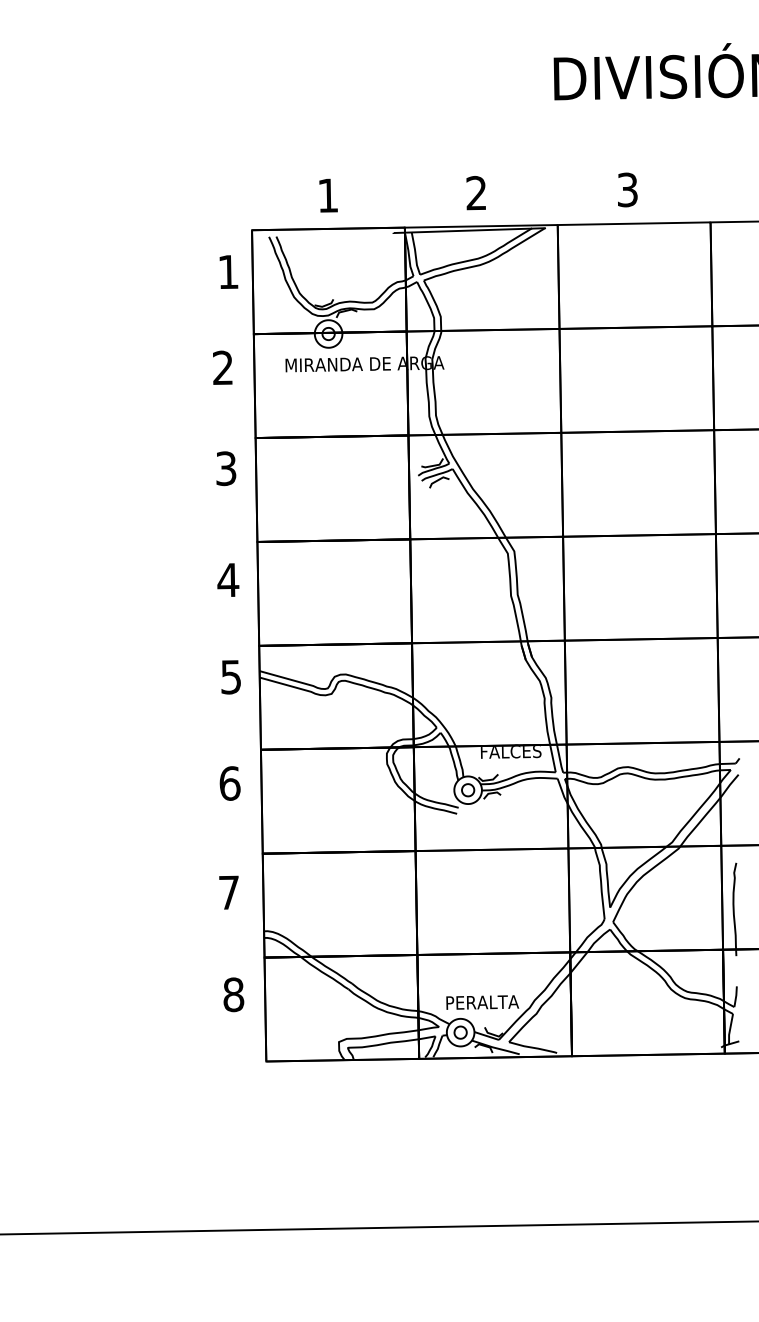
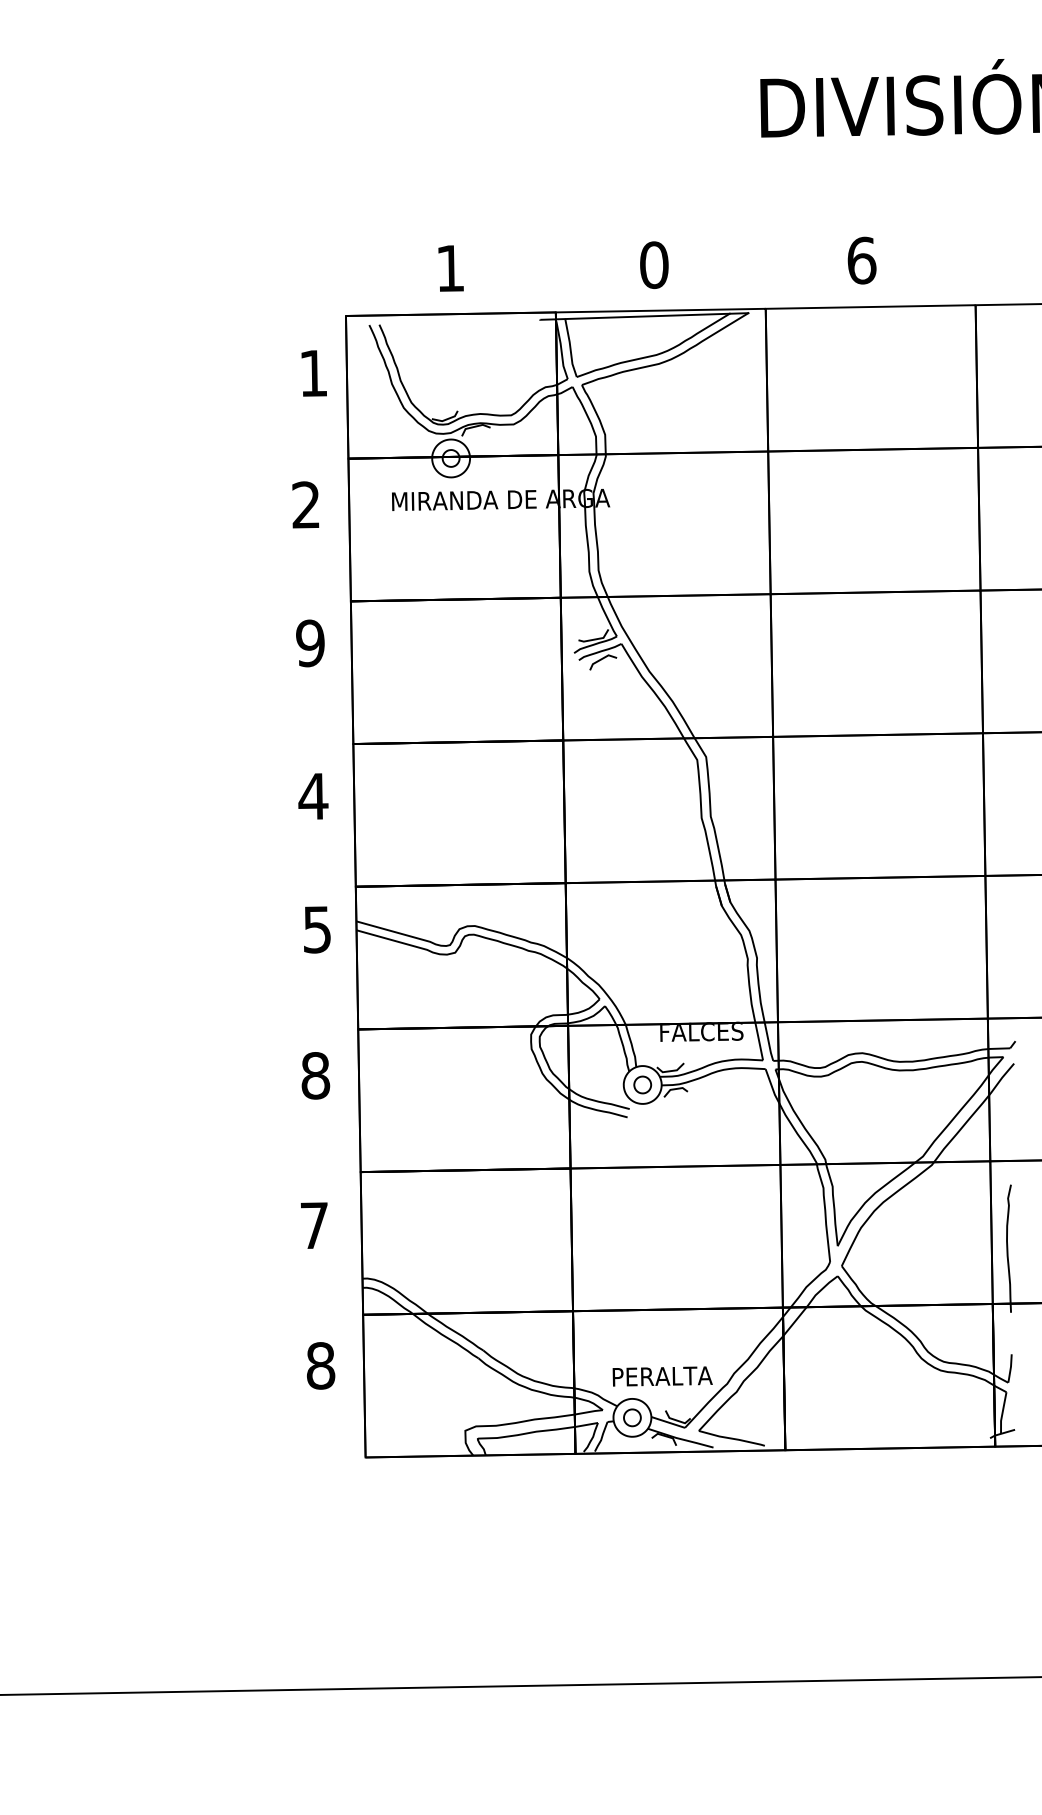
text: (627, 189) -> (861, 260), 3 -> 6
text: (476, 193) -> (654, 265), 2 -> 0
text: (225, 468) -> (309, 643), 3 -> 9
text: (229, 783) -> (315, 1075), 6 -> 8

